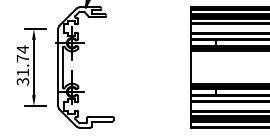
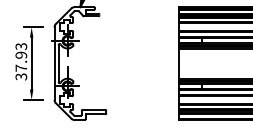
text: (22, 60) -> (20, 56), 31.74 -> 37.93

